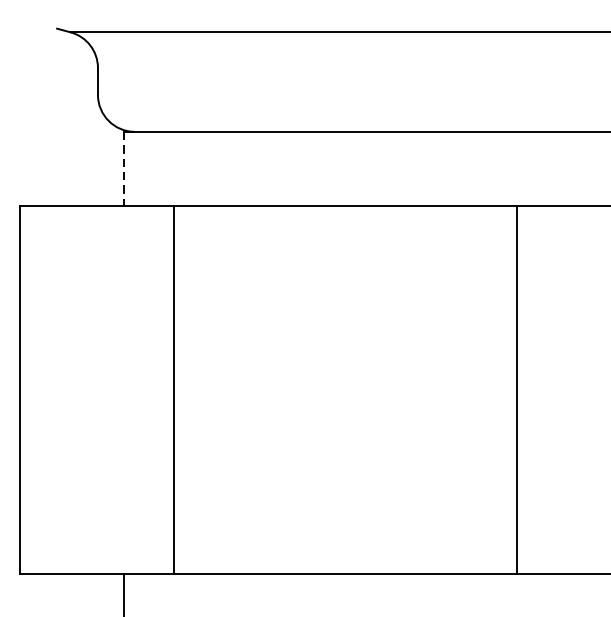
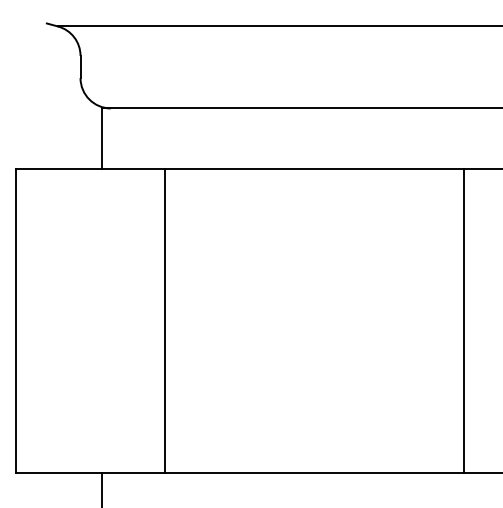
line: (123, 169) -> (101, 139), dashed -> solid
line: (174, 390) -> (165, 321), moved
line: (516, 390) -> (463, 321), moved

